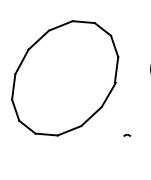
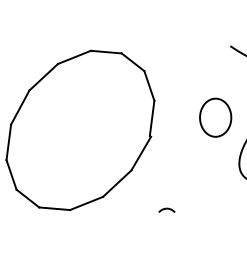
part: (126, 135) -> (166, 209), size x1.67

